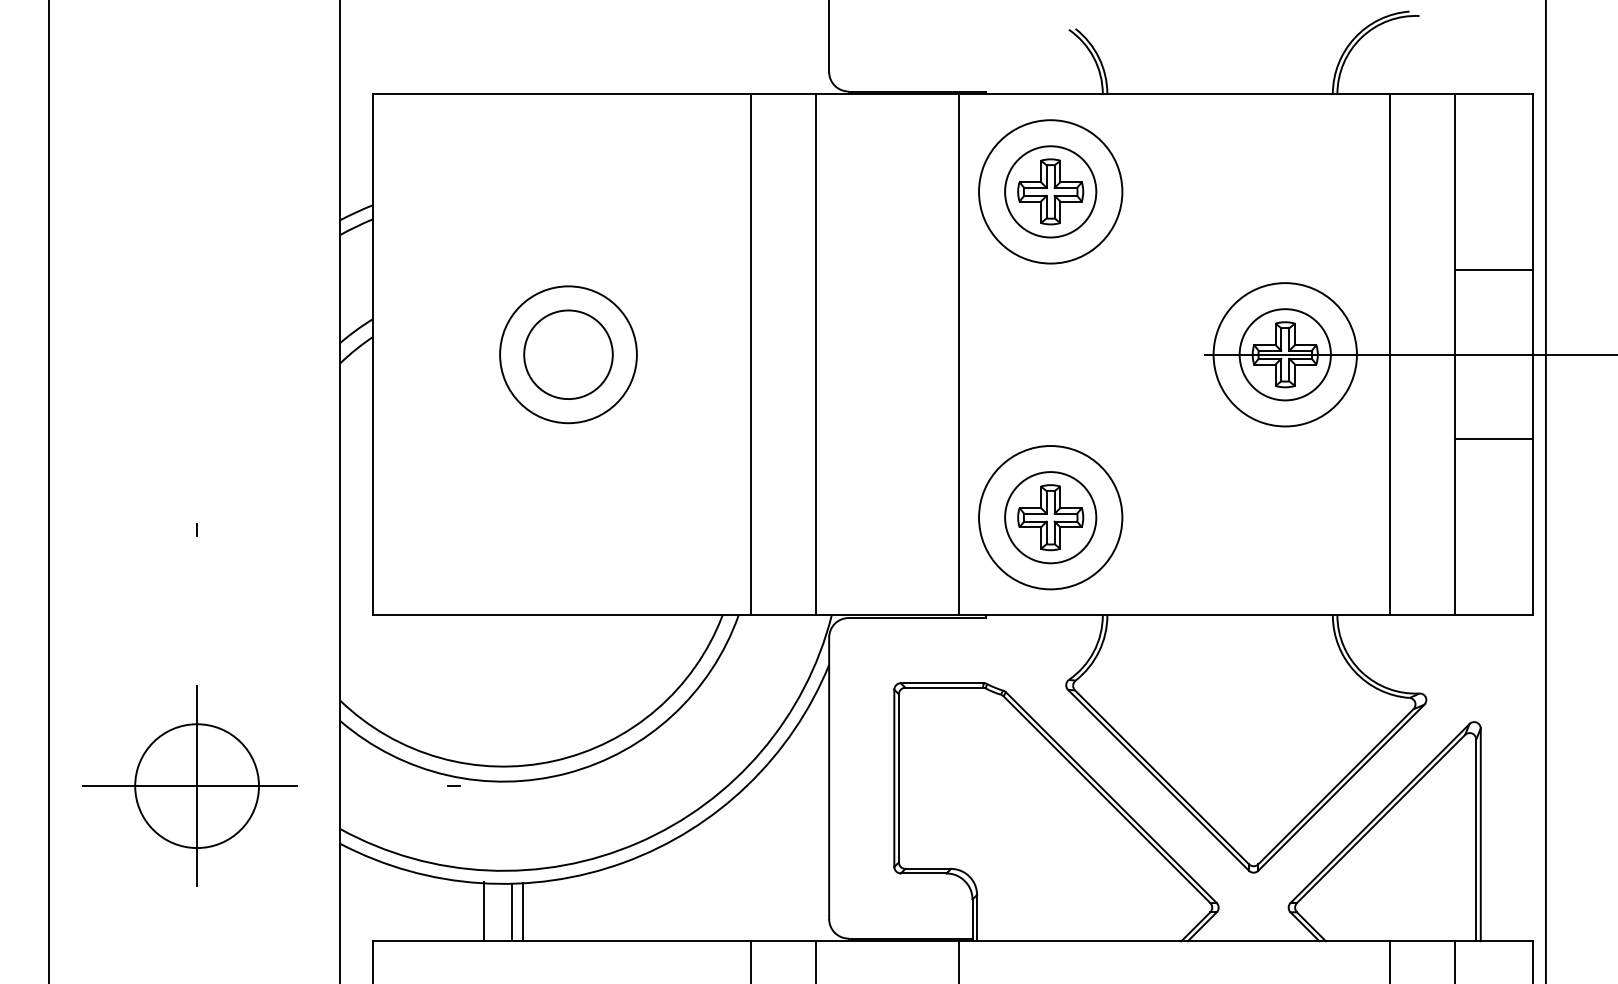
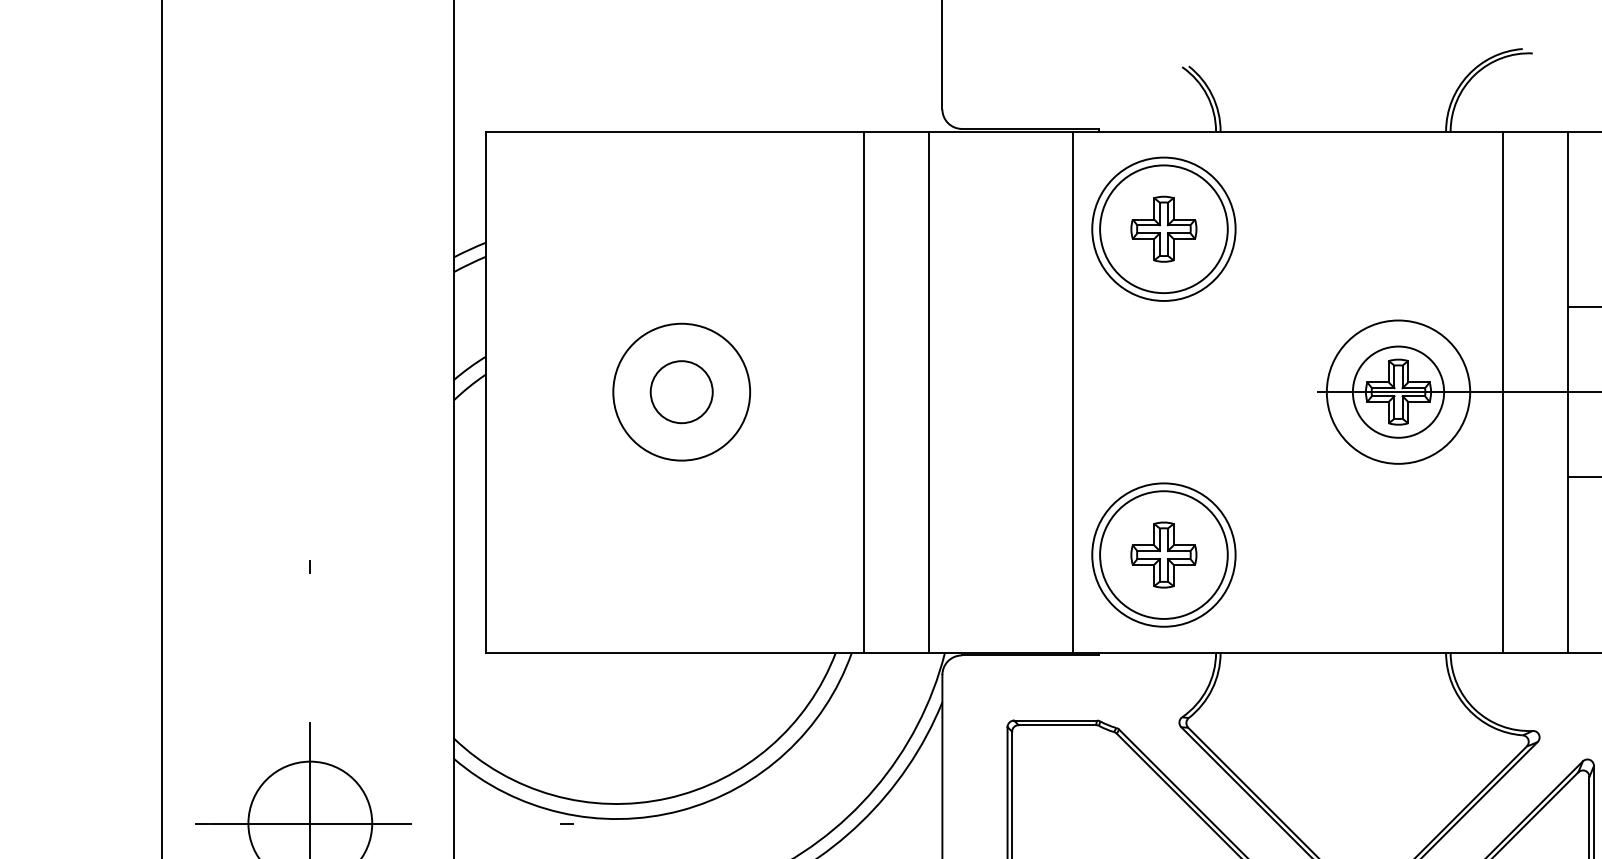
circle: (1050, 191) -> (1163, 228), size x1.4
circle: (568, 354) -> (681, 391), size x0.7
circle: (1050, 517) -> (1163, 554), size x1.4

